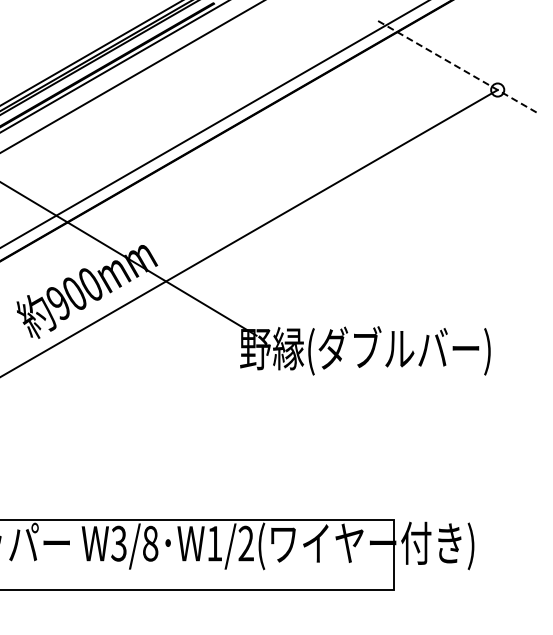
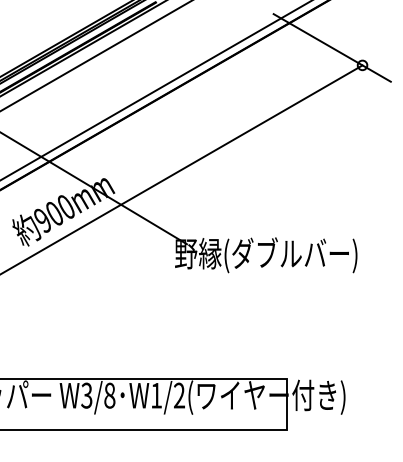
line: (456, 66) -> (332, 48), dashed -> solid

